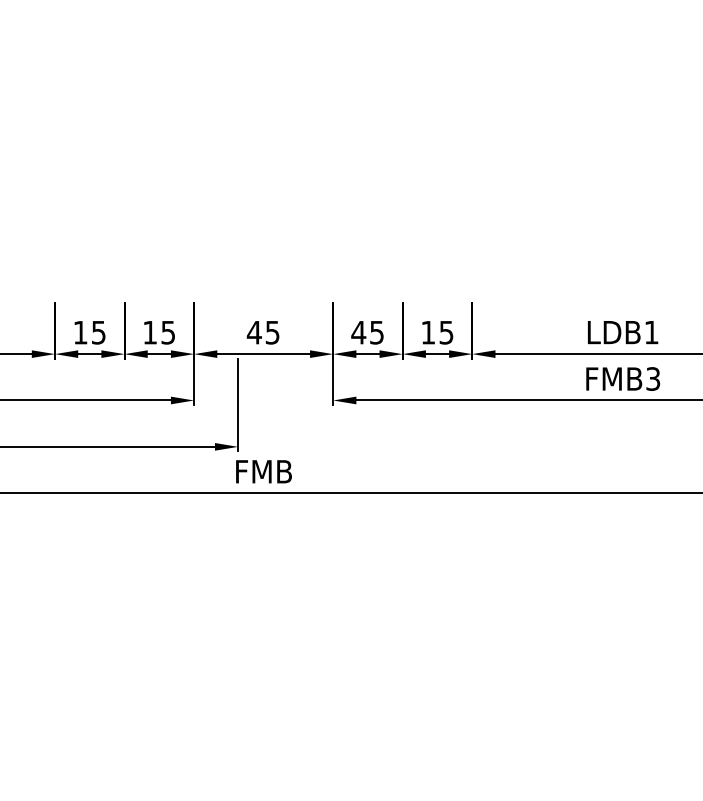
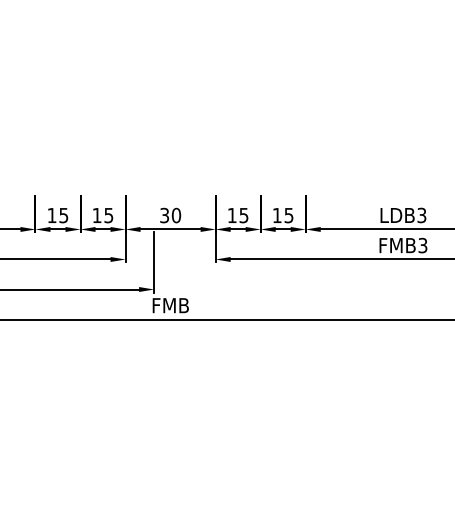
text: (263, 332) -> (170, 215), 45 -> 30
text: (359, 332) -> (232, 215), 45 -> 15
text: (651, 332) -> (421, 215), LDB1 -> LDB3

